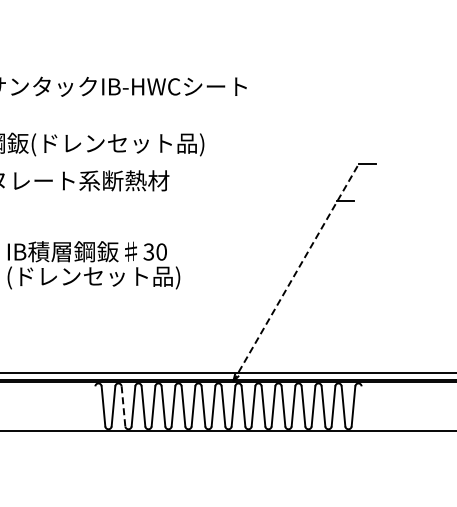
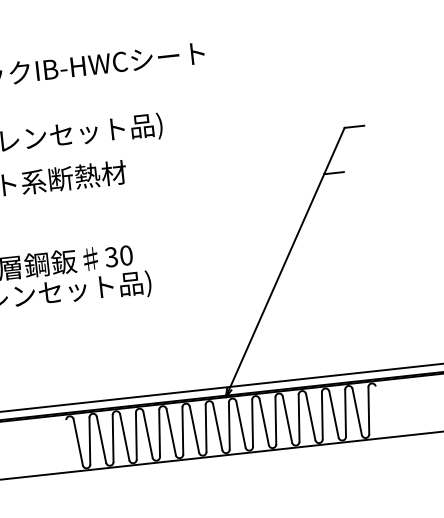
line: (296, 272) -> (285, 262), dashed -> solid
line: (123, 406) -> (101, 439), dashed -> solid

